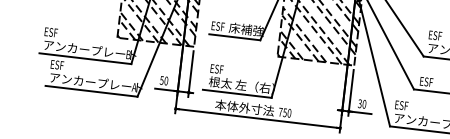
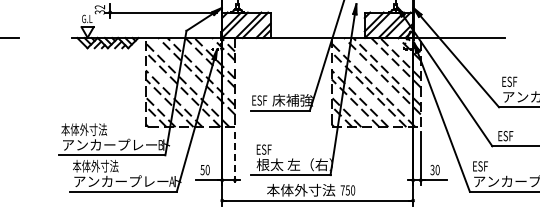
text: (64, 33) -> (84, 129), ESF -> 本体外寸法
text: (70, 65) -> (95, 165), ESF -> 本体外寸法
line: (190, 73) -> (234, 158), solid -> dashed

